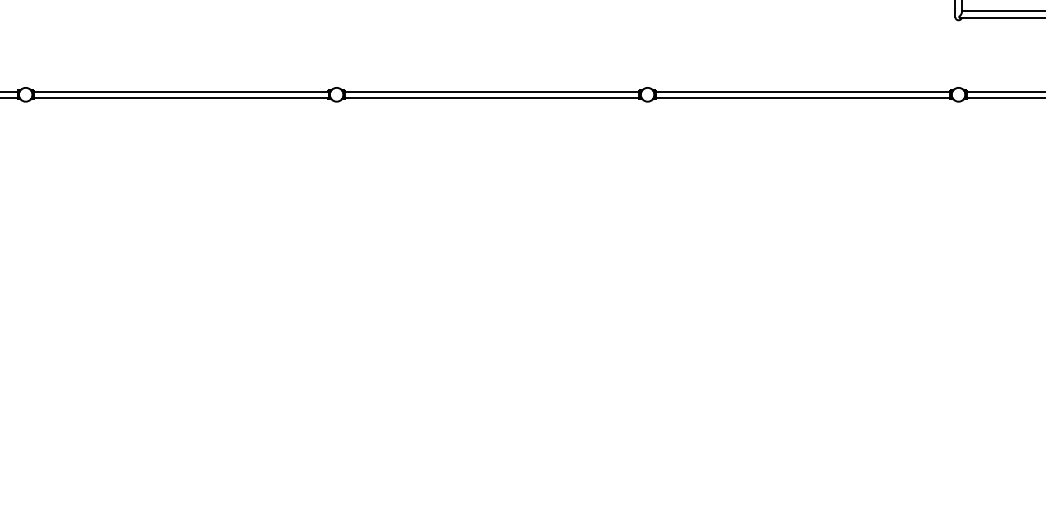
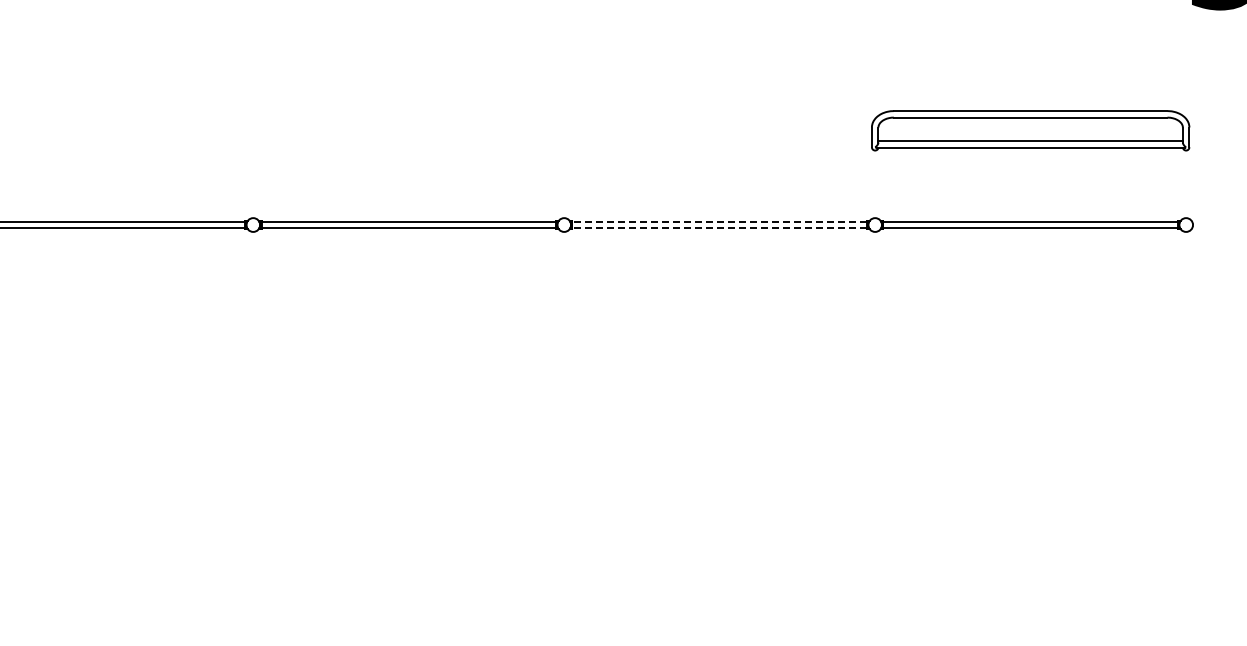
line: (802, 91) -> (719, 221), solid -> dashed
line: (802, 98) -> (719, 228), solid -> dashed

